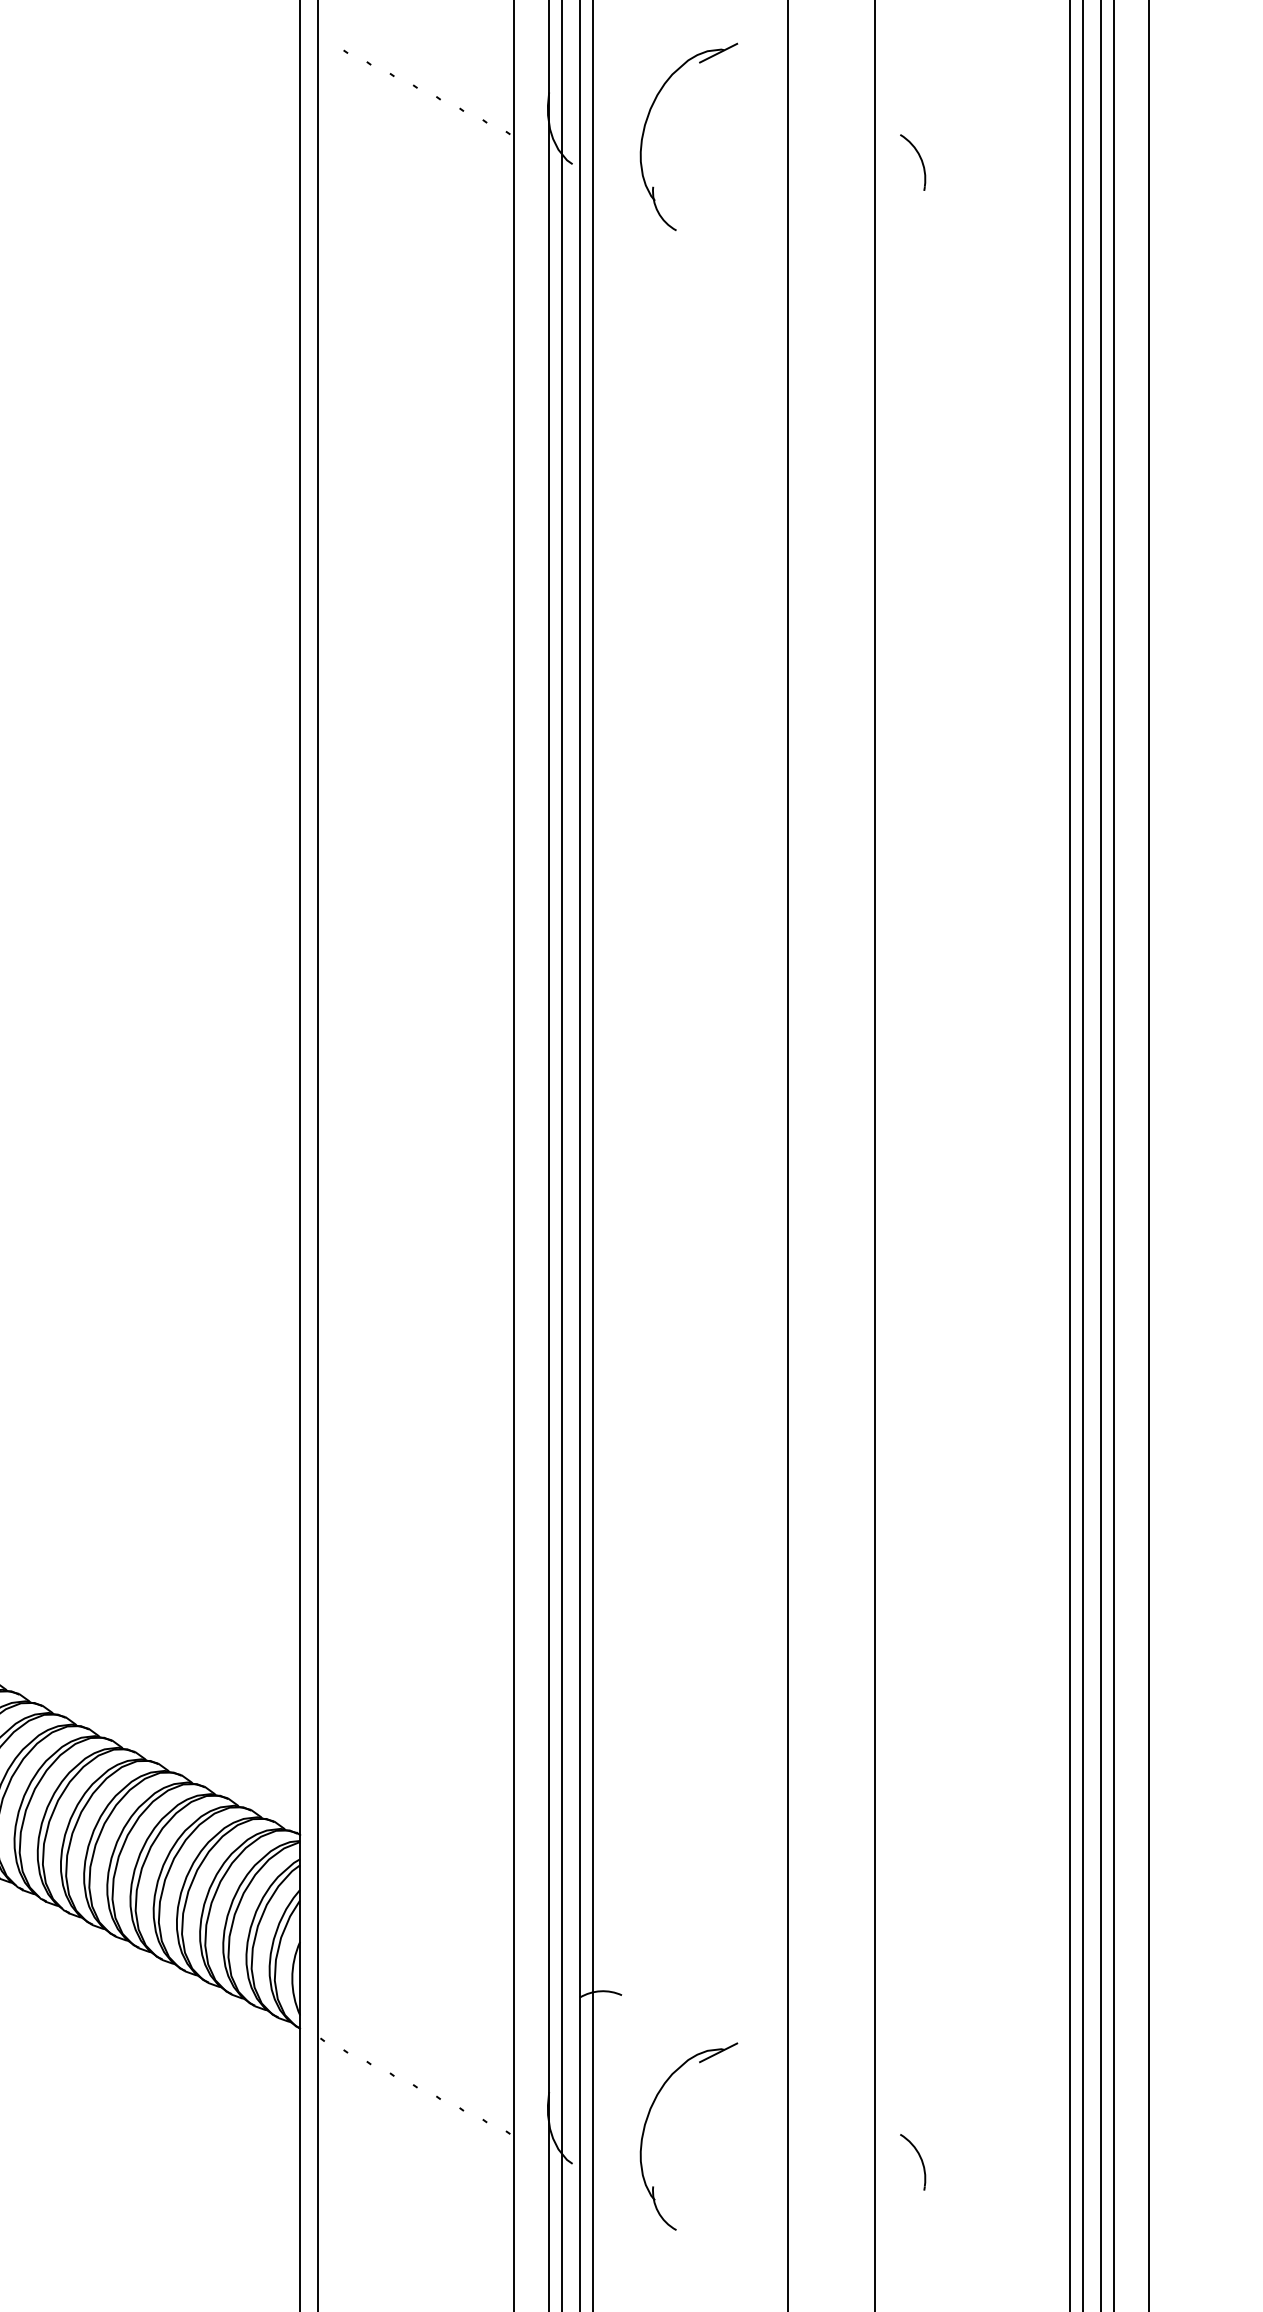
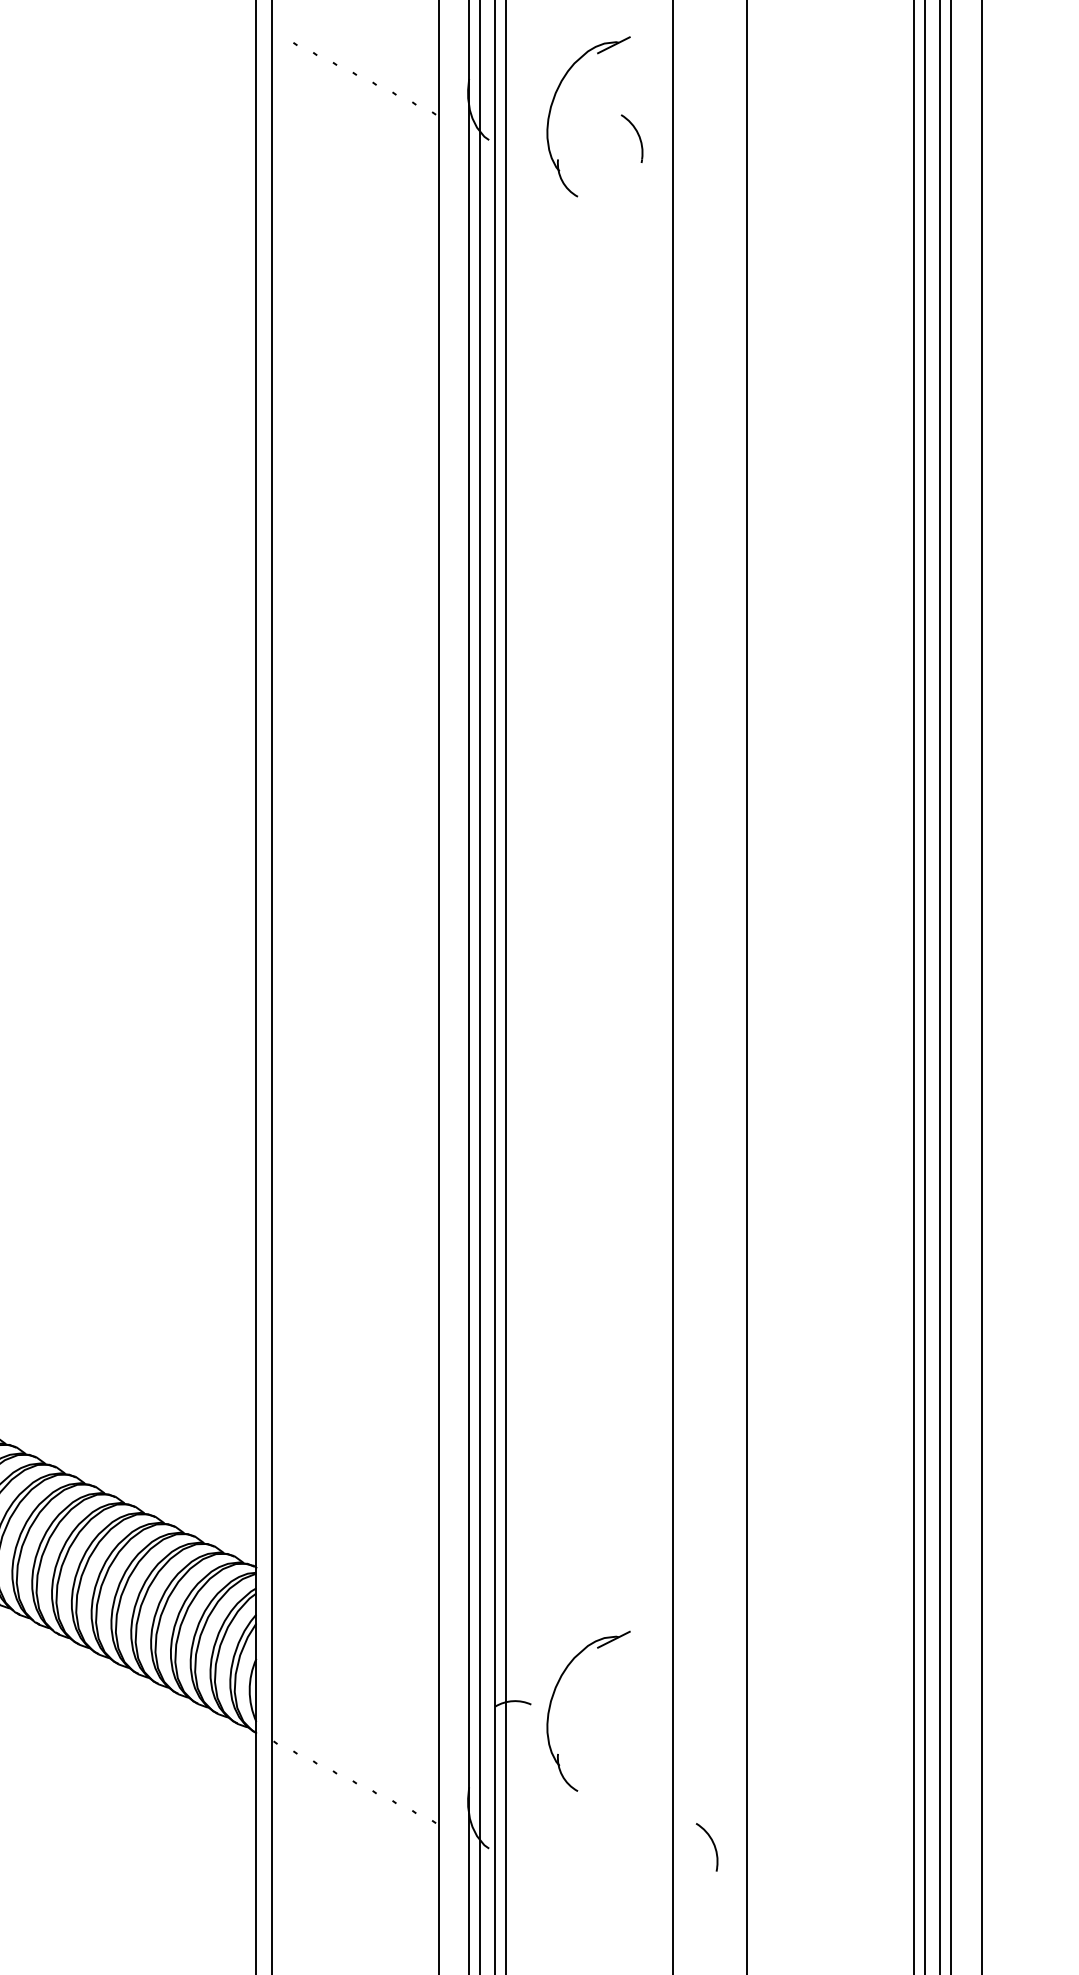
part: (919, 158) -> (637, 135), moved
part: (647, 2120) -> (553, 1697), moved
part: (919, 2157) -> (712, 1843), moved

